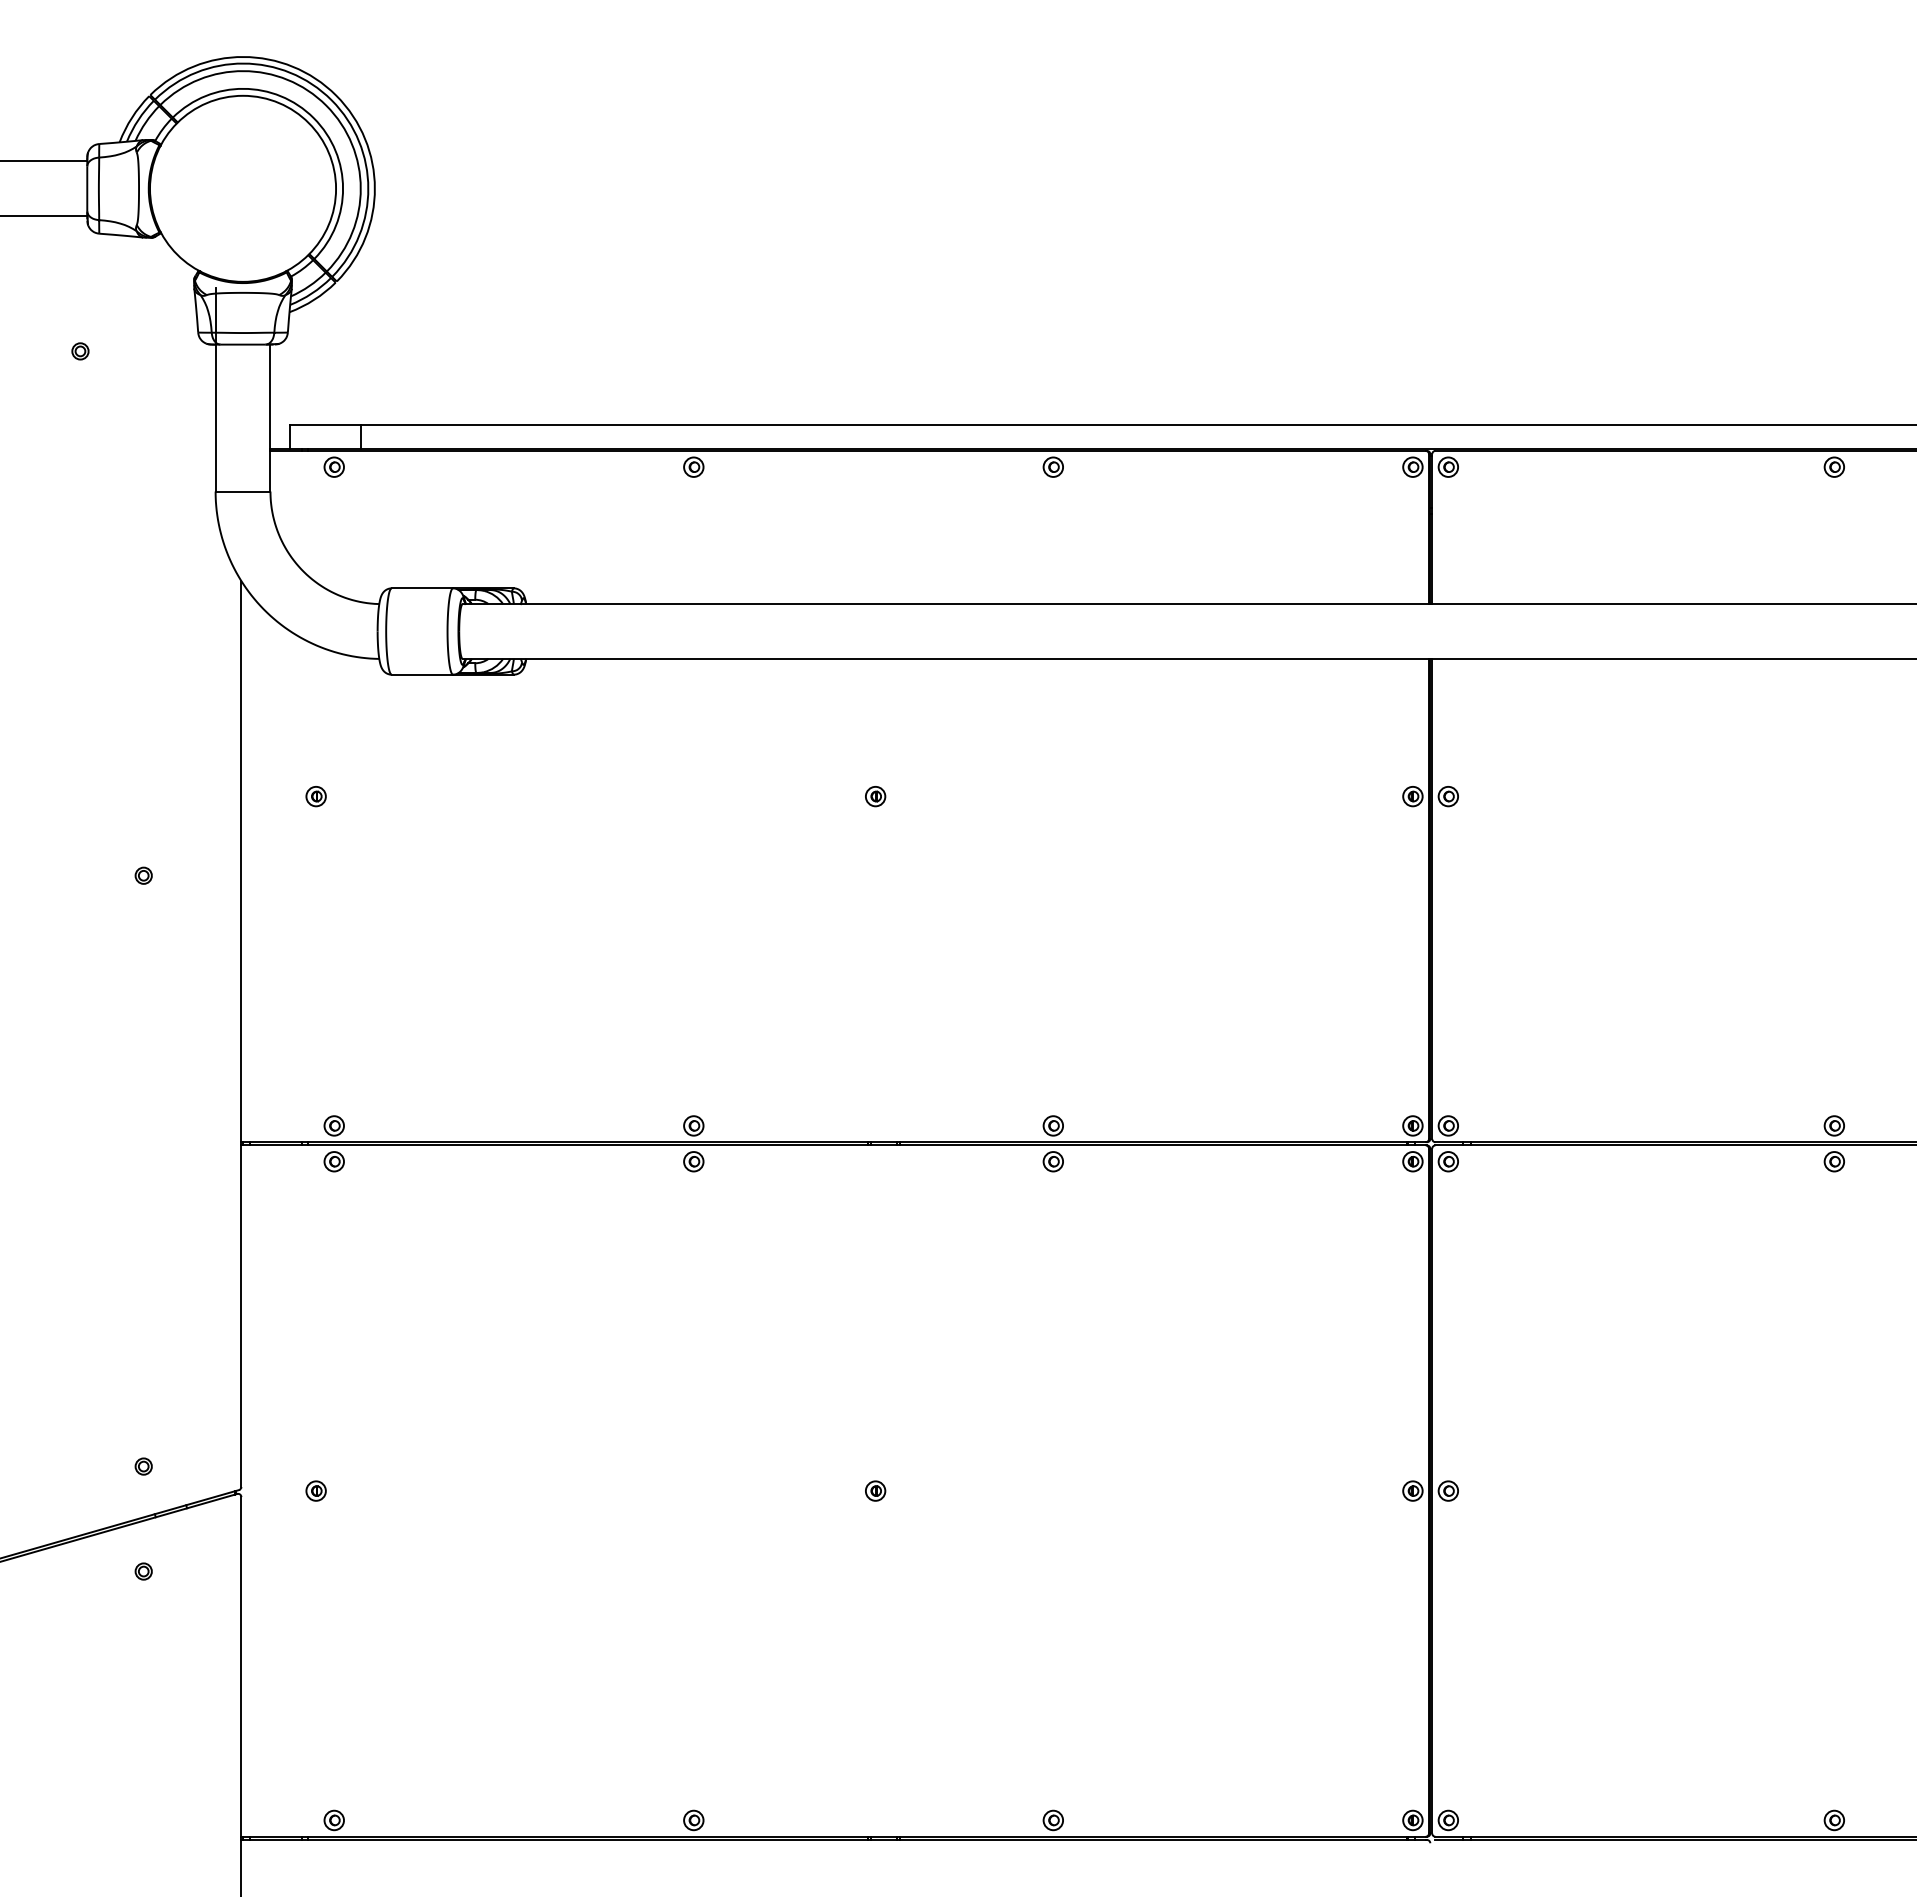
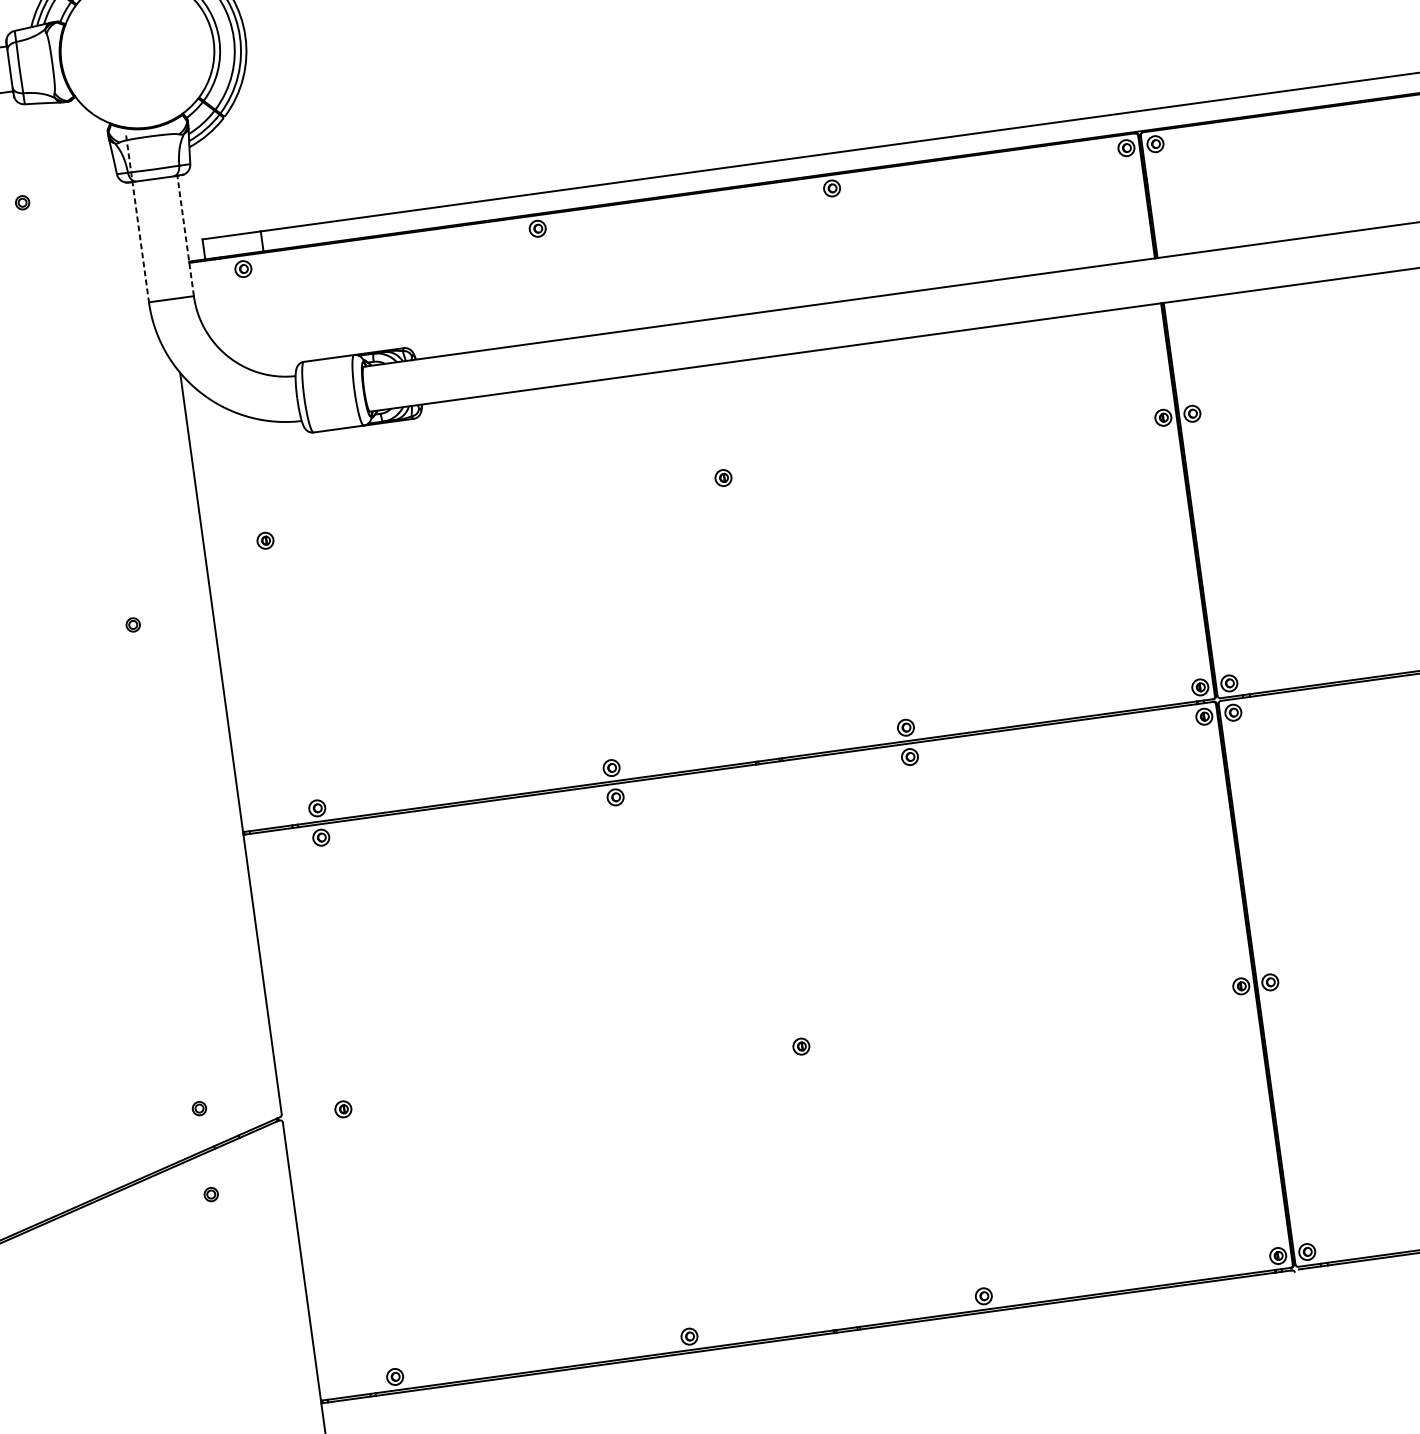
line: (215, 389) -> (137, 218), solid -> dashed
line: (270, 417) -> (185, 235), solid -> dashed

